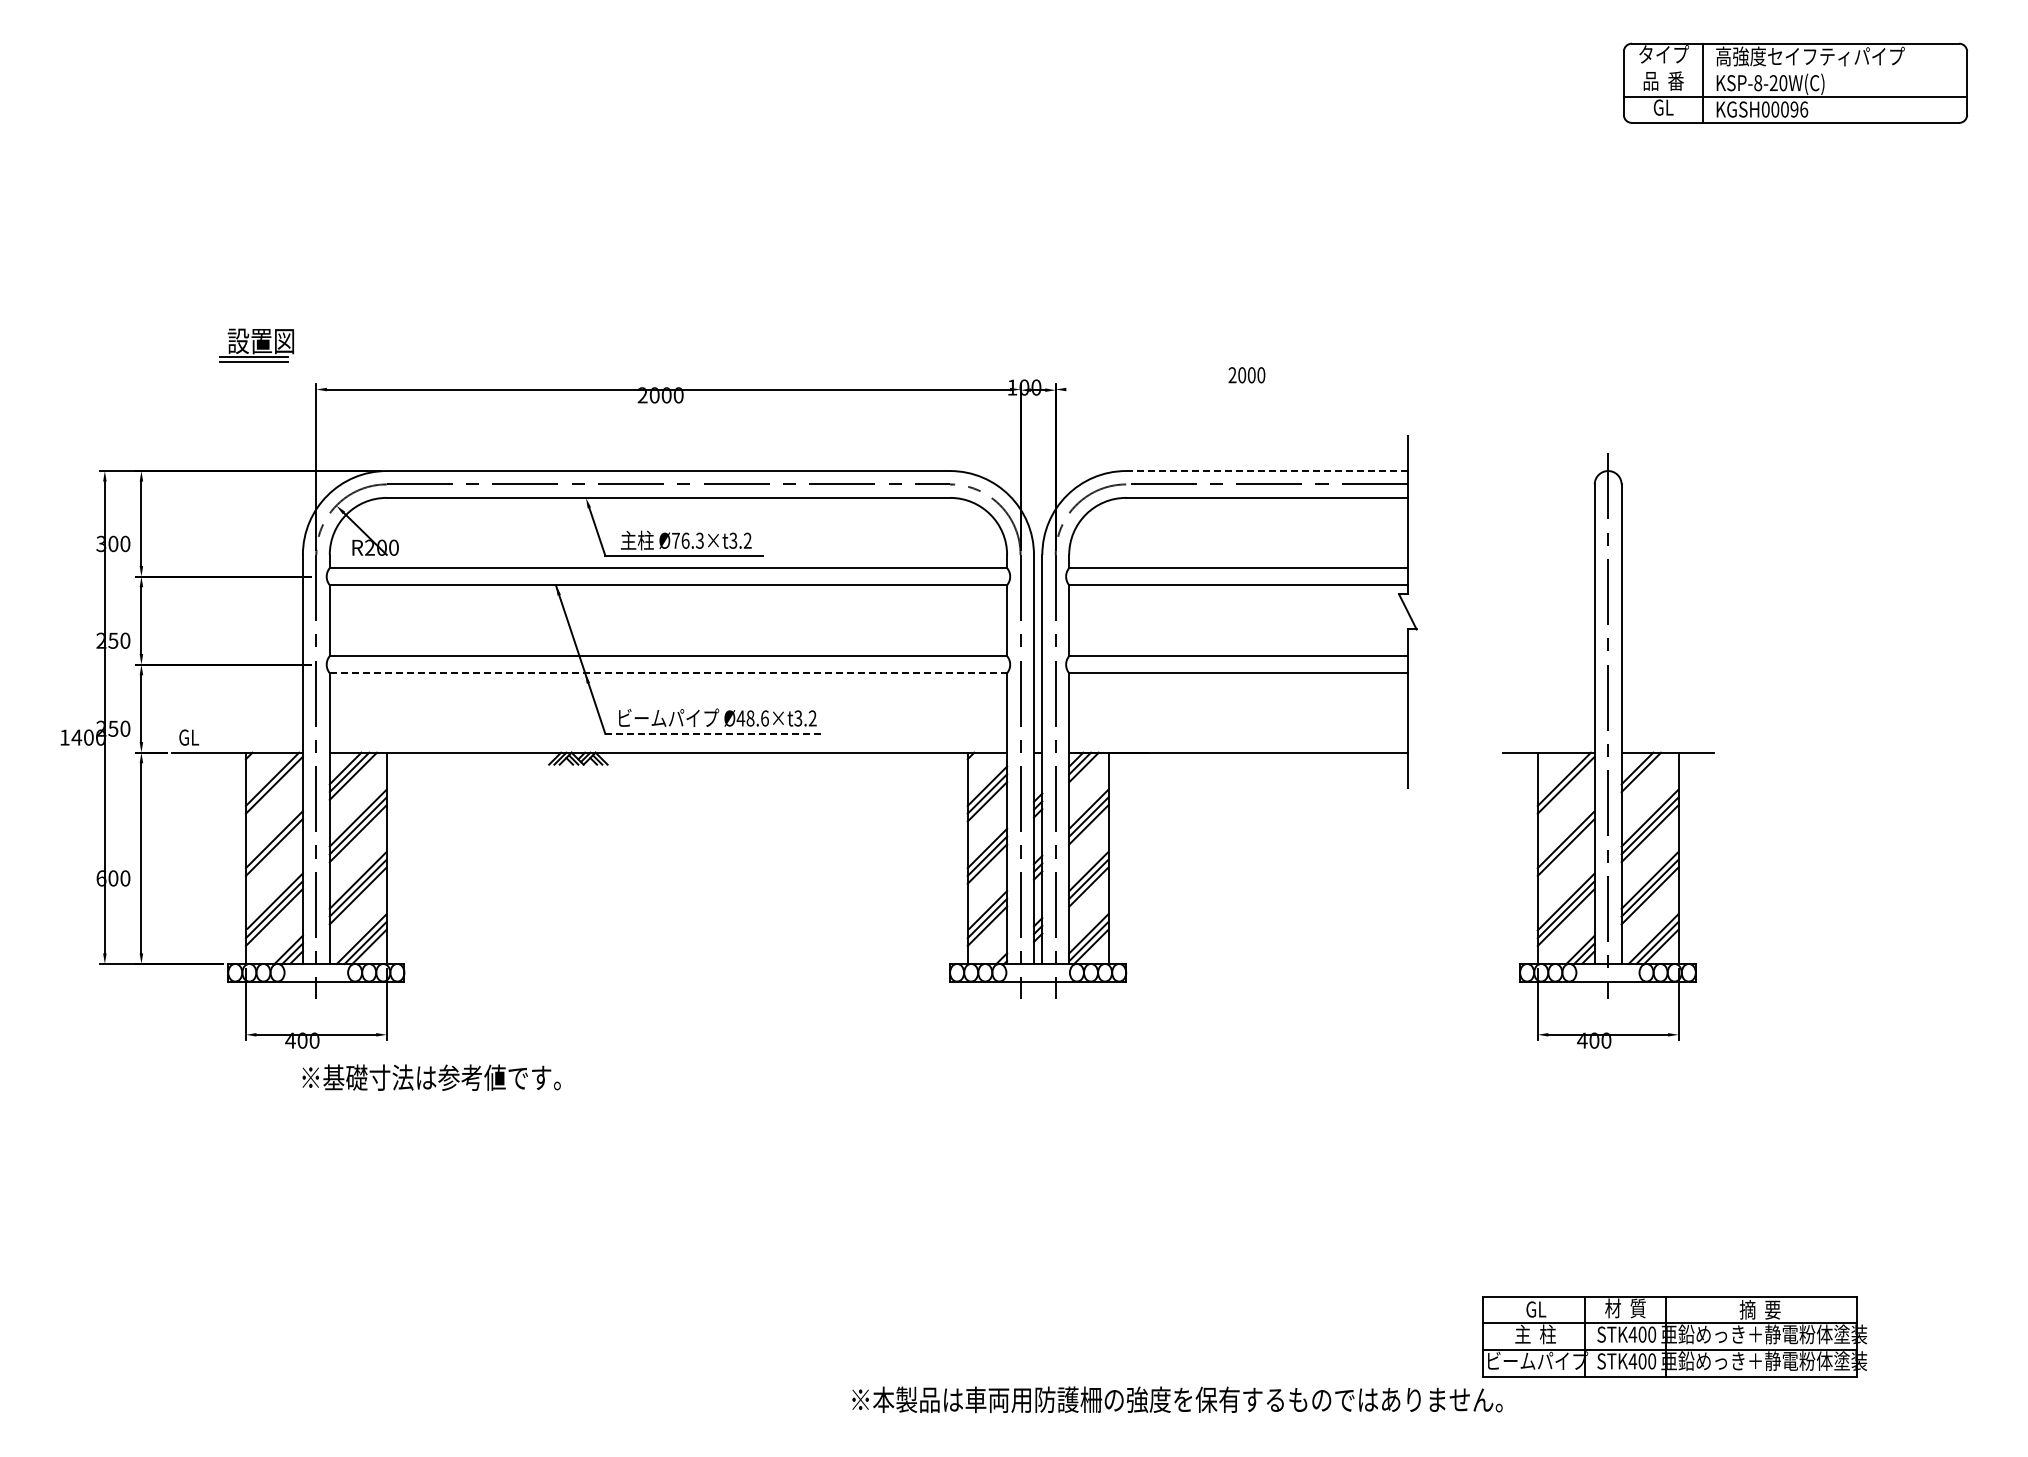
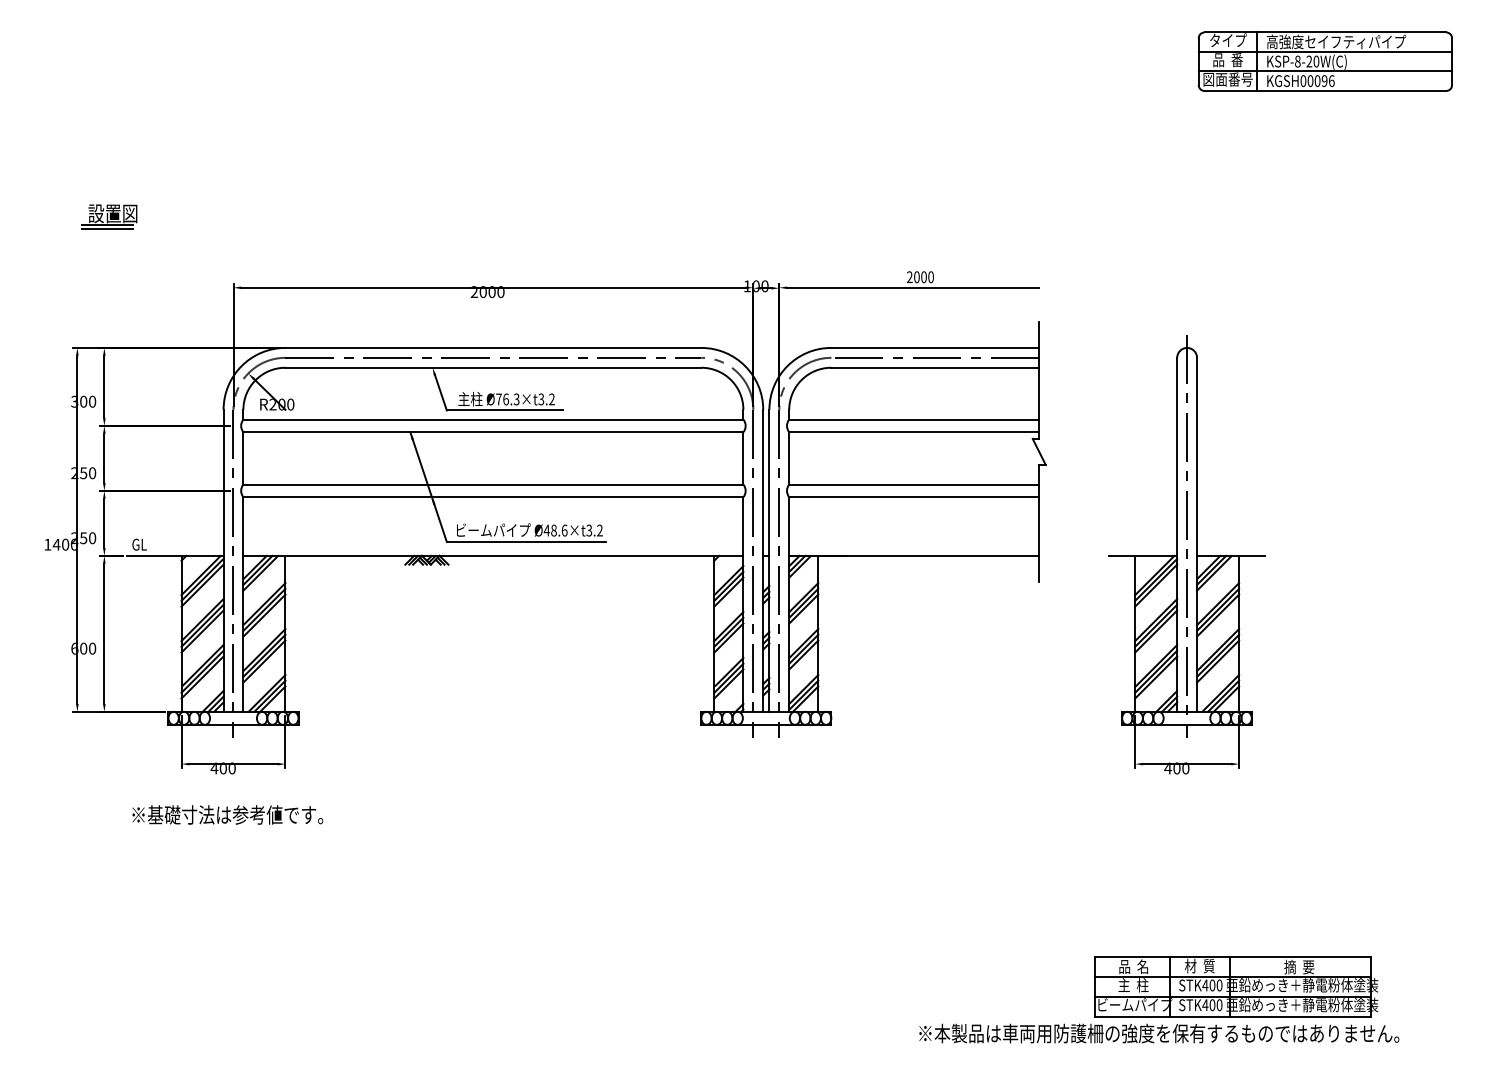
line: (1795, 70) -> (1325, 52), added
text: (1663, 107) -> (1227, 79), GL -> 図面番号
part: (256, 345) -> (109, 216), moved
line: (1236, 389) -> (912, 287), added
line: (1267, 471) -> (935, 348), dashed -> solid
line: (668, 673) -> (493, 497), dashed -> solid
line: (713, 733) -> (526, 541), dashed -> solid
line: (1644, 775) -> (1213, 572), added
line: (273, 792) -> (201, 585), added
line: (1565, 792) -> (1155, 585), added
line: (273, 854) -> (201, 631), added
line: (1565, 854) -> (1155, 631), added
text: (431, 1077) -> (227, 814), moved
text: (1535, 1309) -> (1133, 966), GL -> 品  名
text: (1177, 1399) -> (1159, 1033), moved

